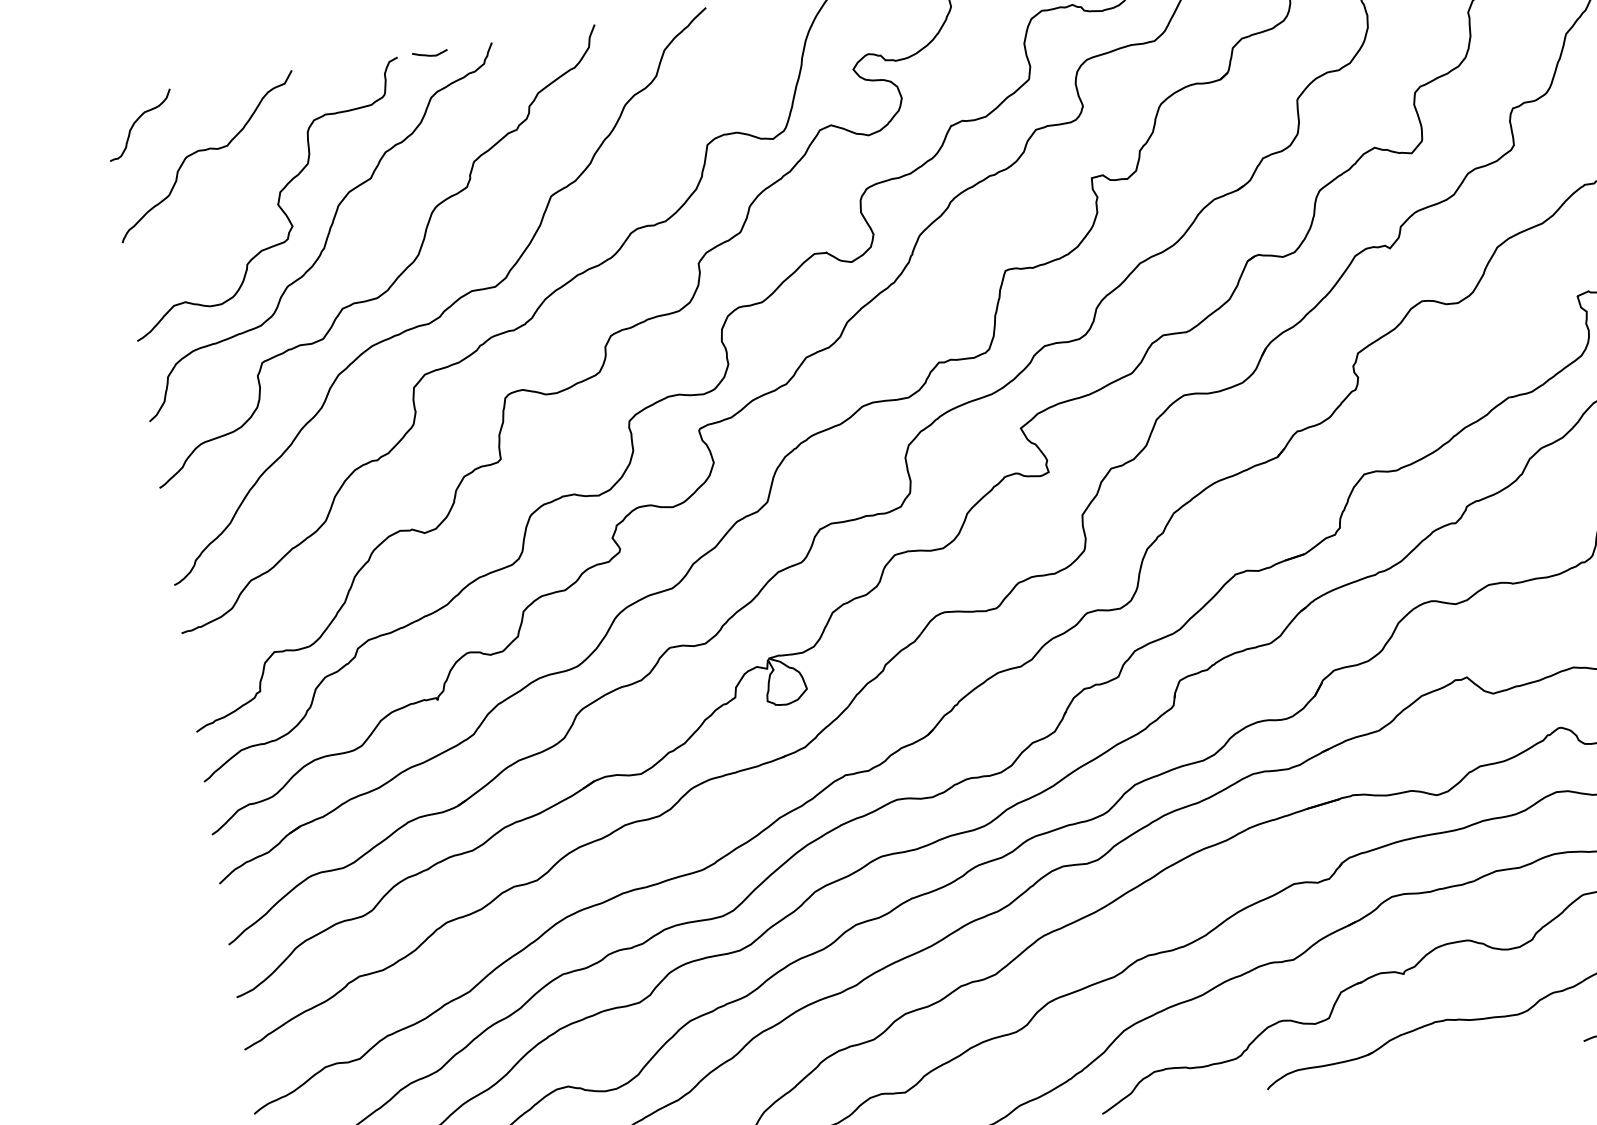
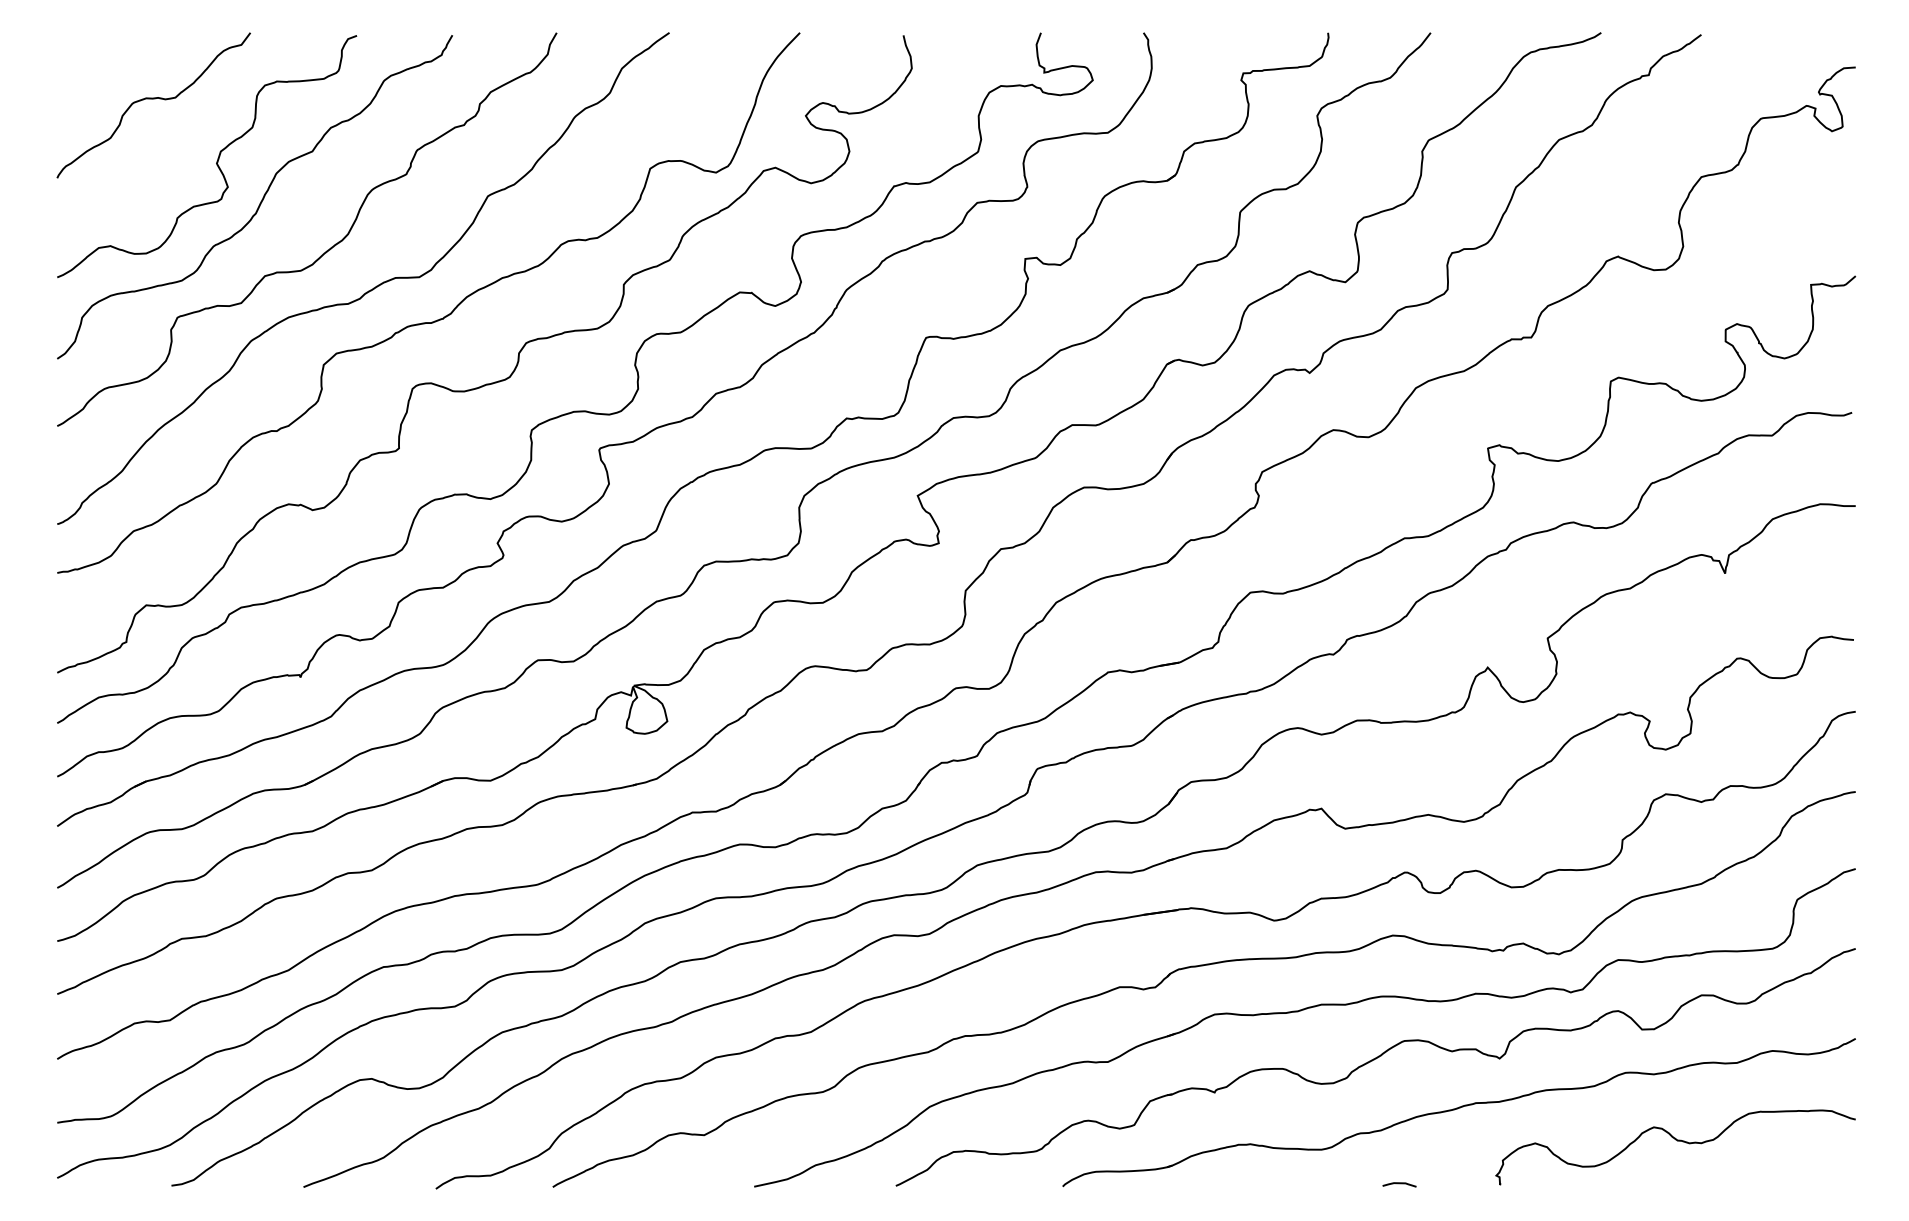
curve: (430, 55) -> (389, 38), removed
curve: (136, 121) -> (89, 60), removed

